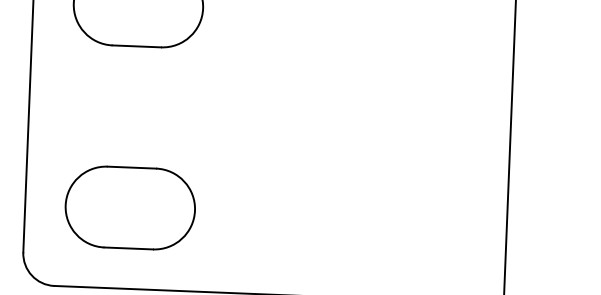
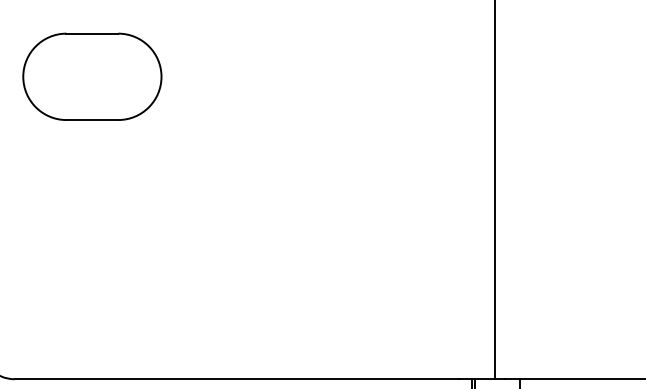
part: (130, 207) -> (92, 292), removed

